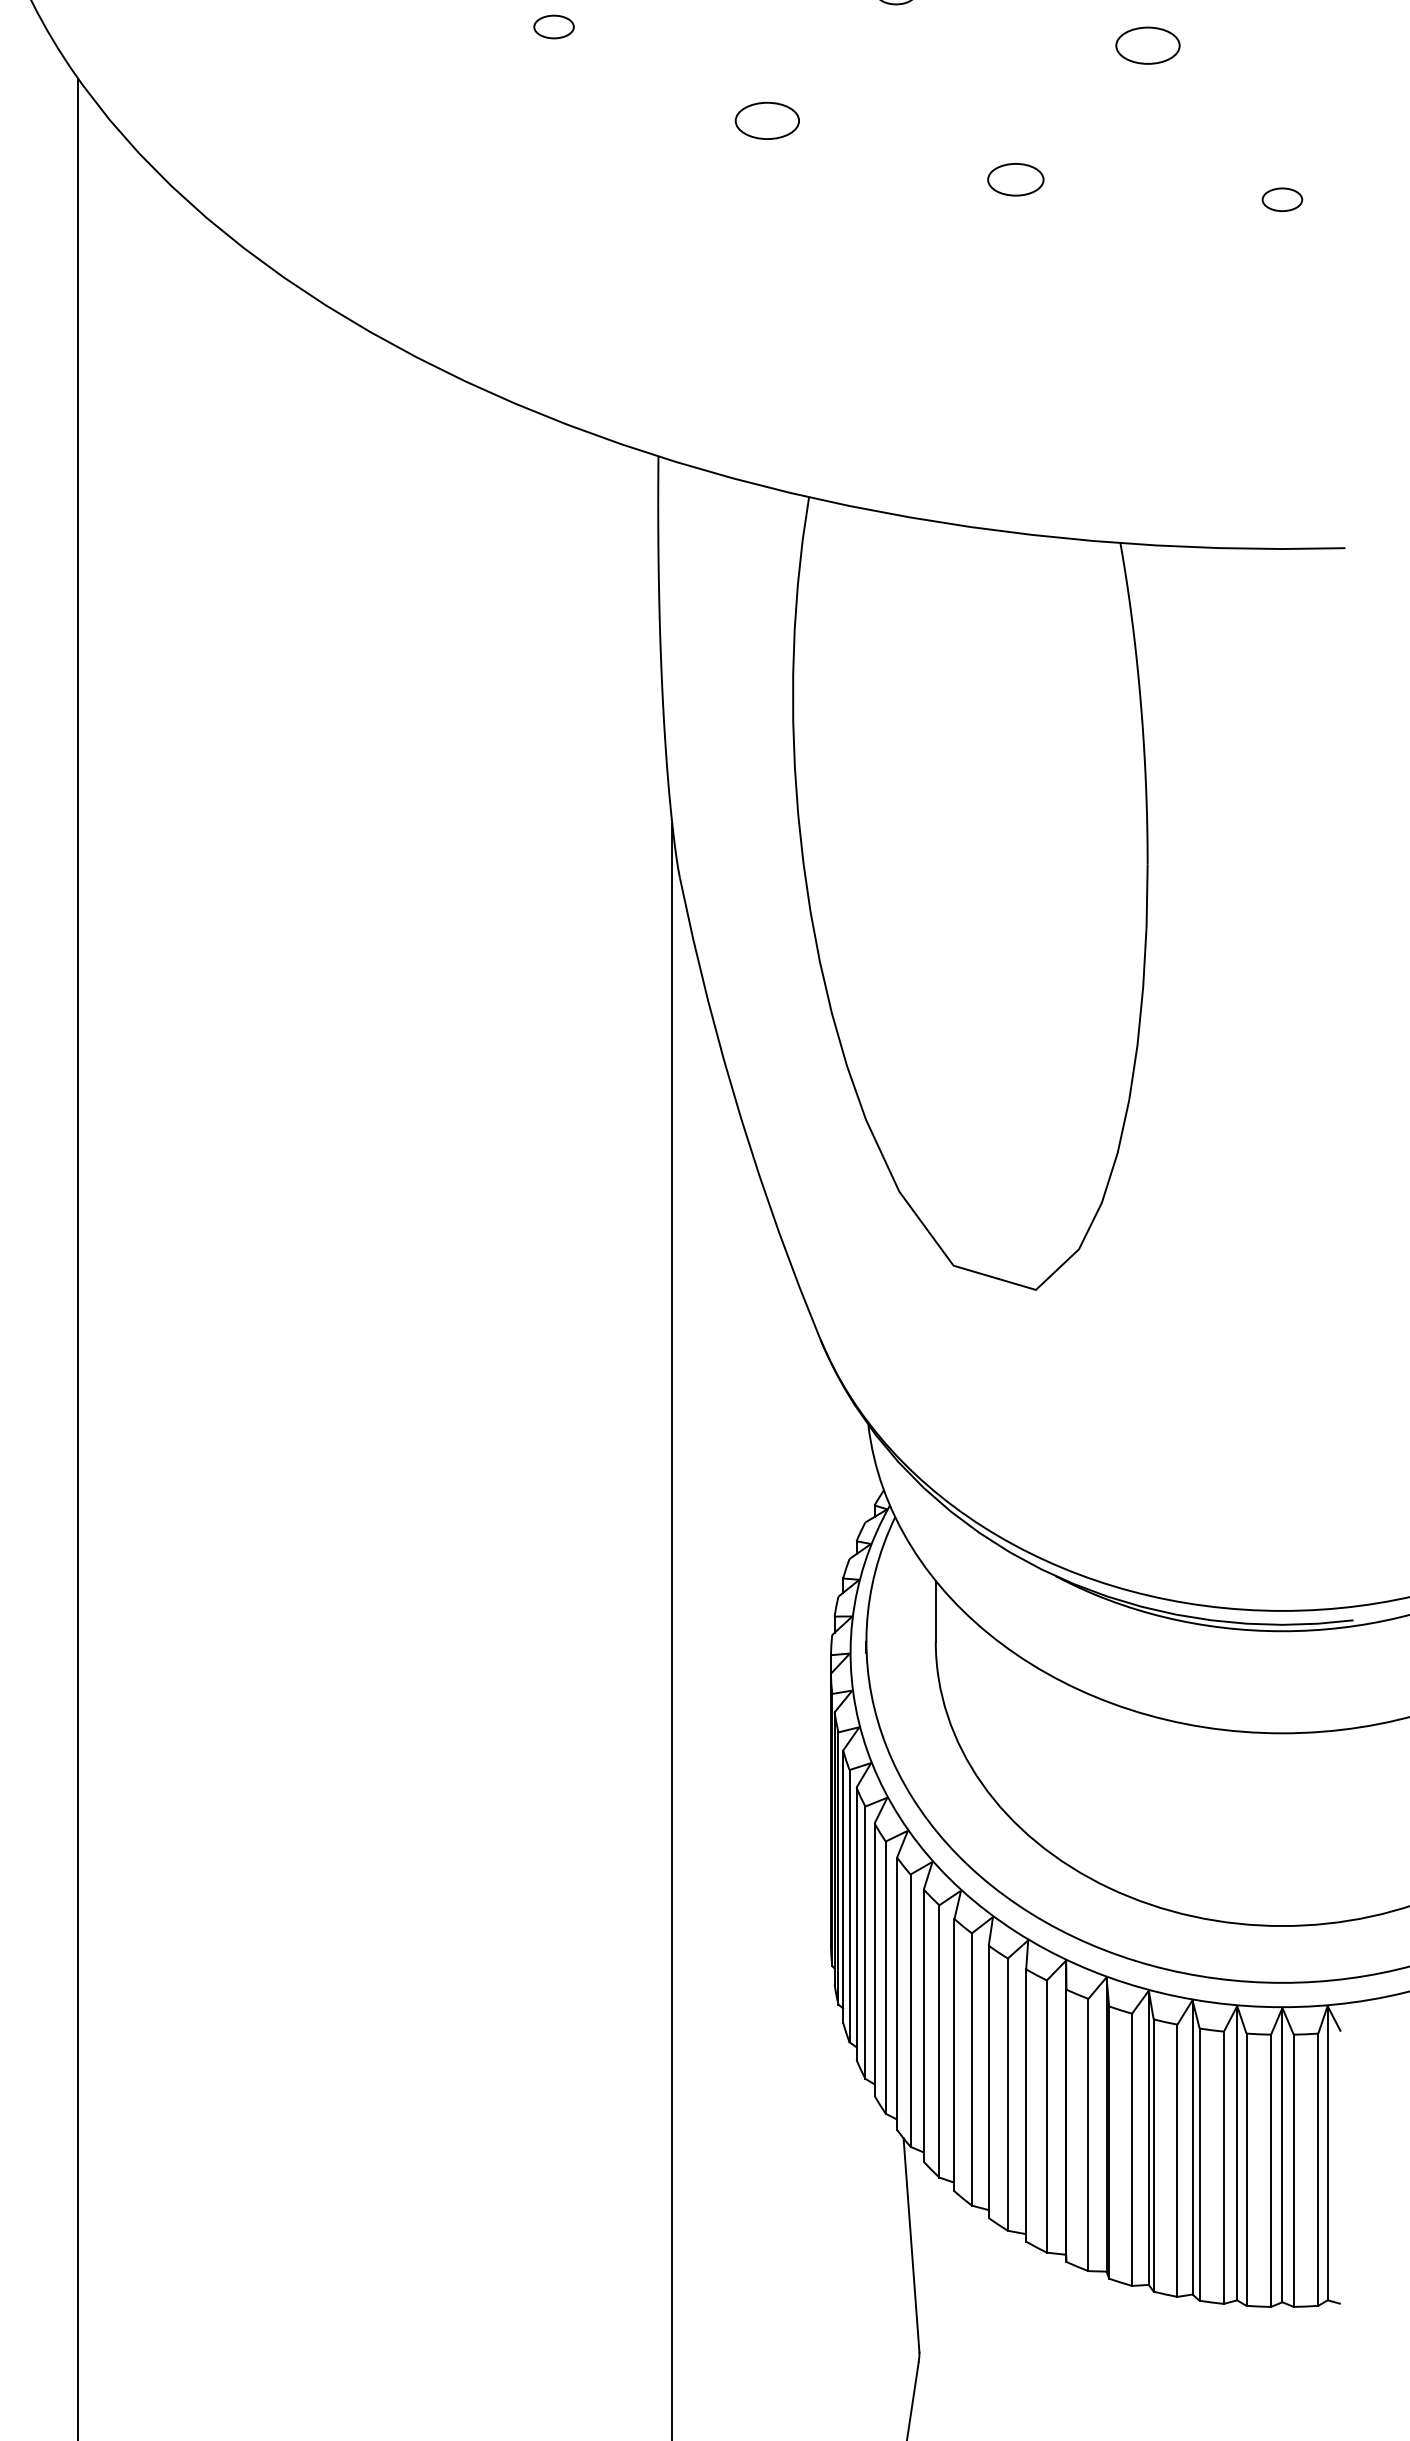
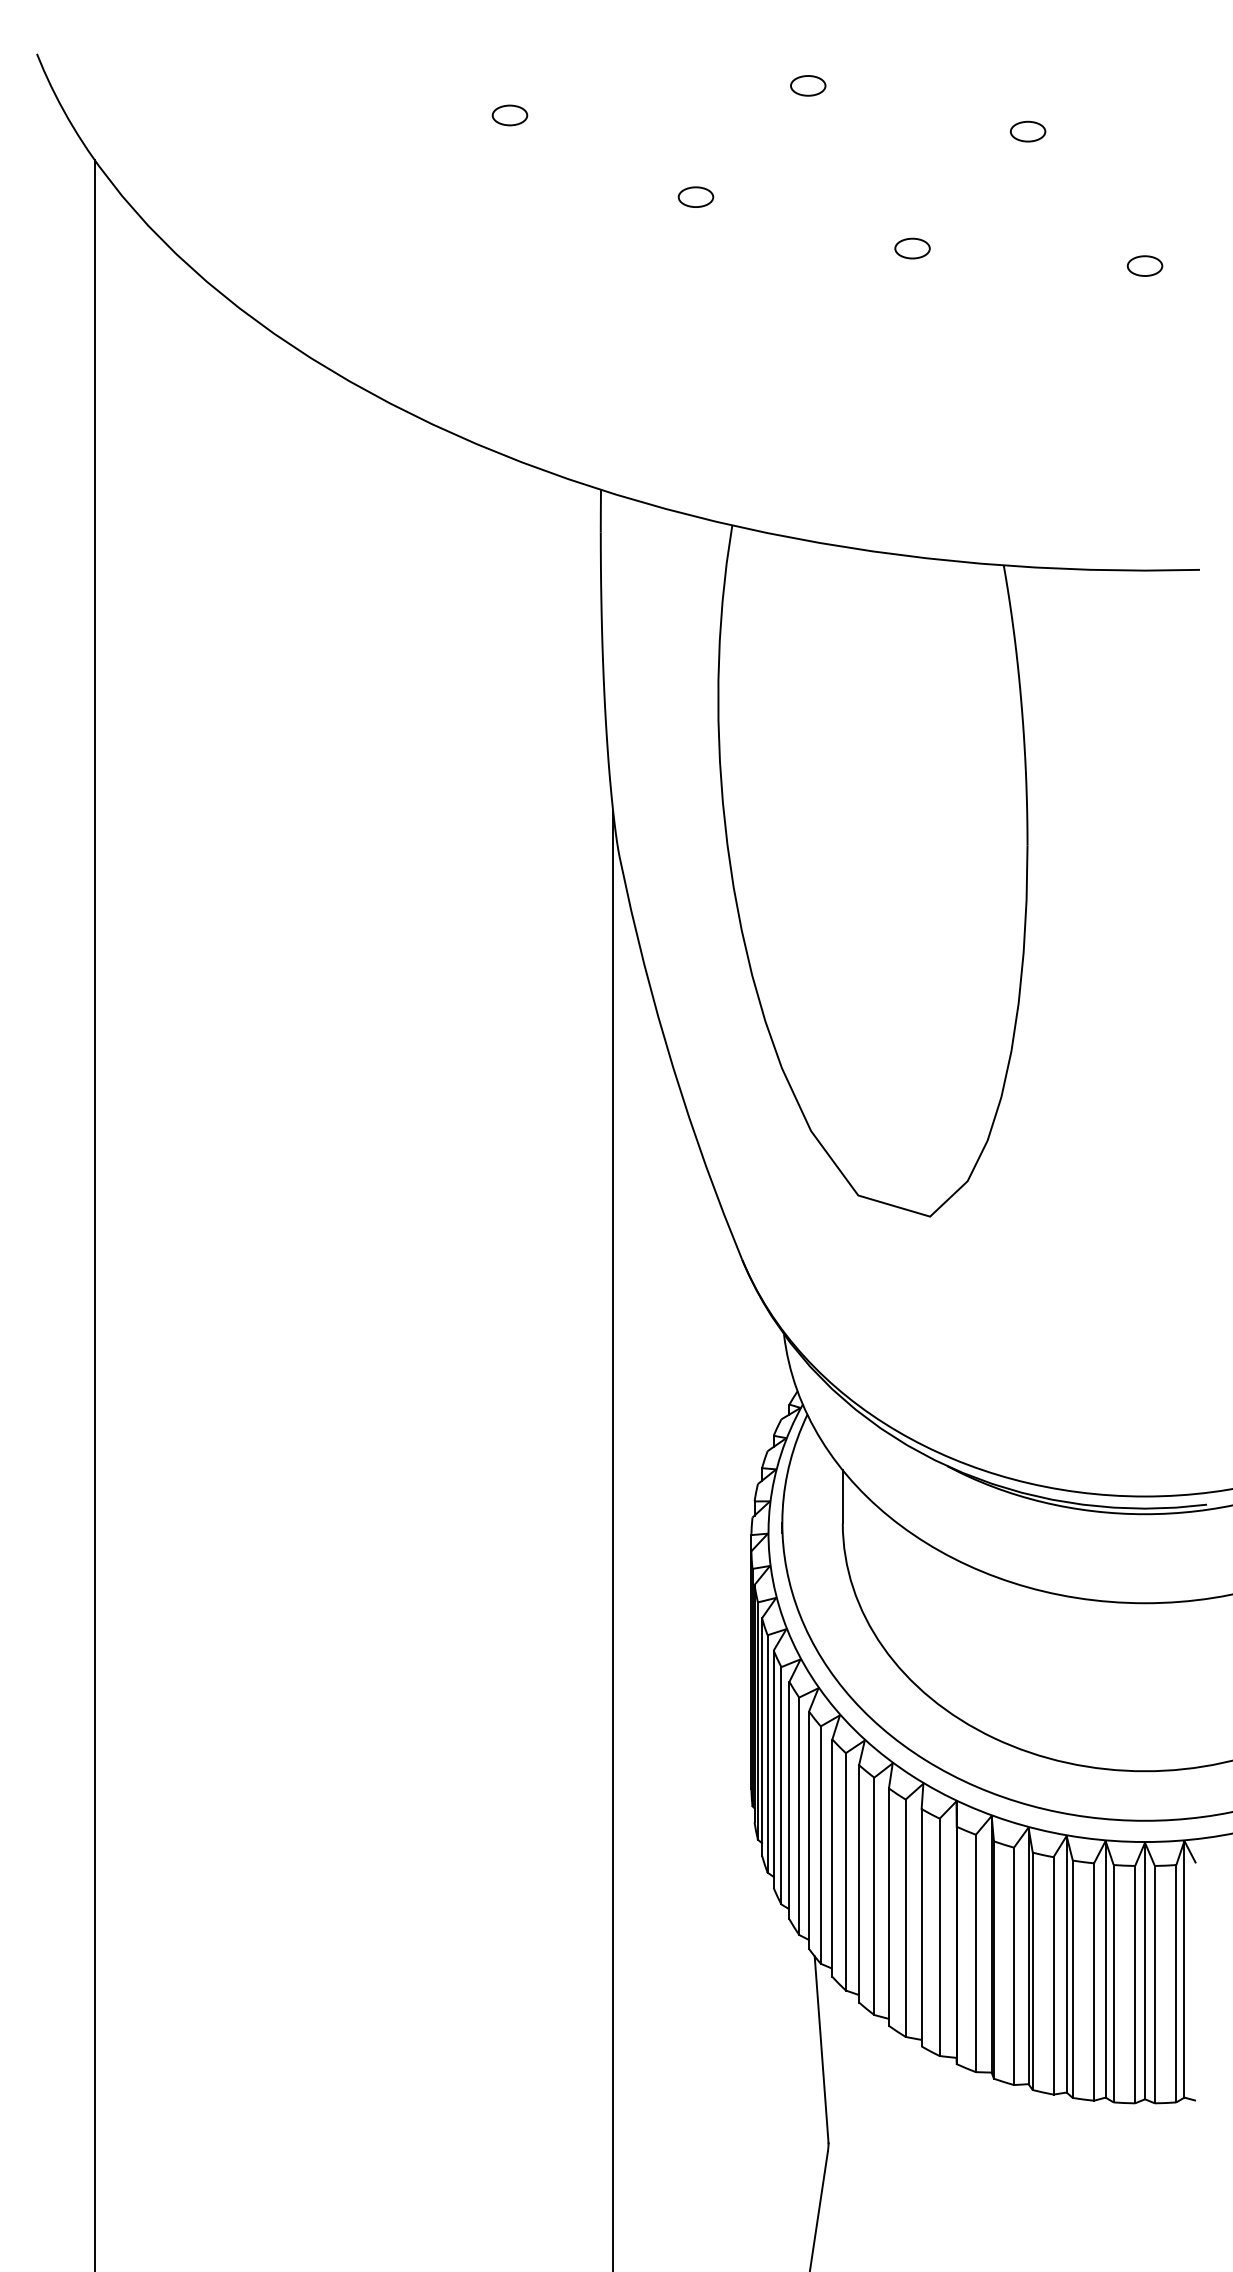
part: (1148, 45) -> (1028, 131), size x0.62
part: (766, 119) -> (695, 196), size x0.62
part: (1015, 179) -> (912, 248), size x0.71

